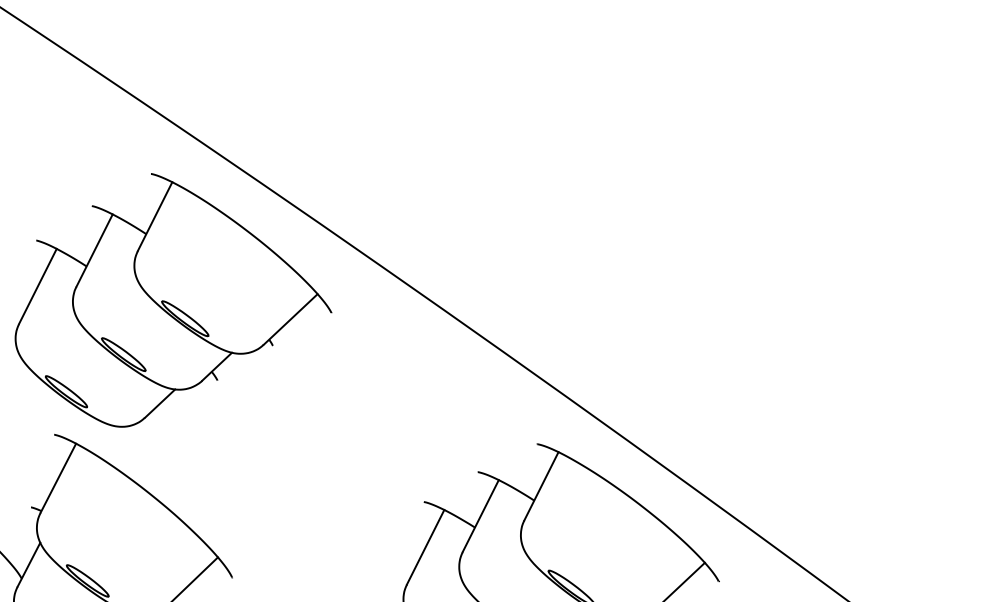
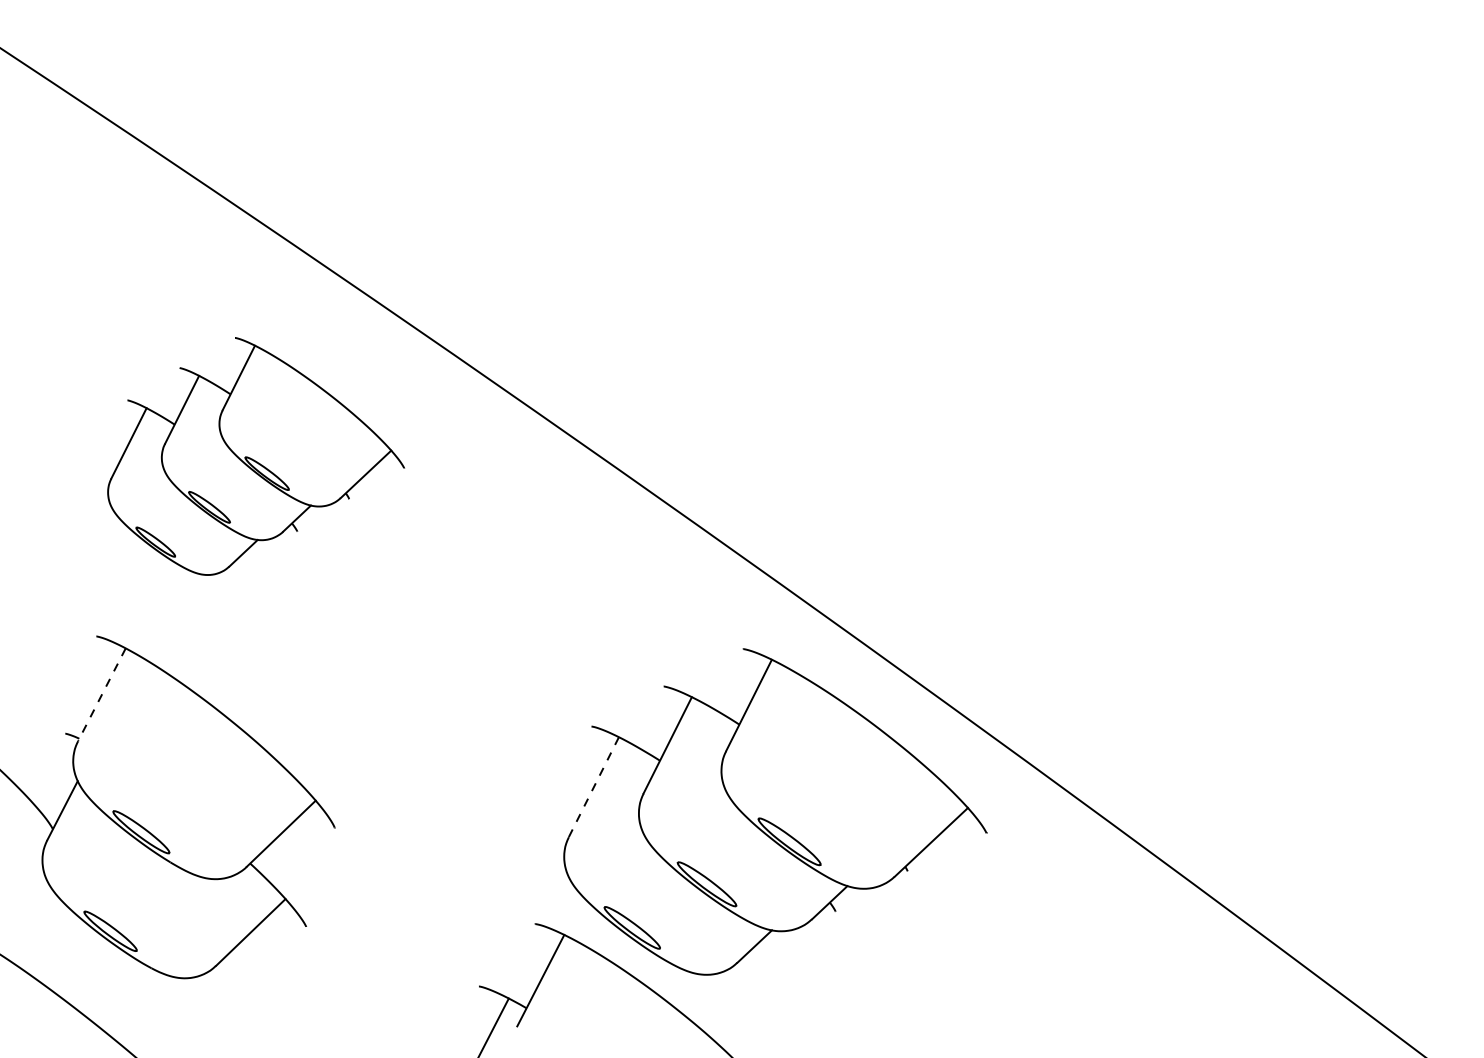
part: (172, 300) -> (255, 456), size x0.7
line: (58, 478) -> (101, 695), solid -> dashed
line: (425, 547) -> (593, 787), solid -> dashed

